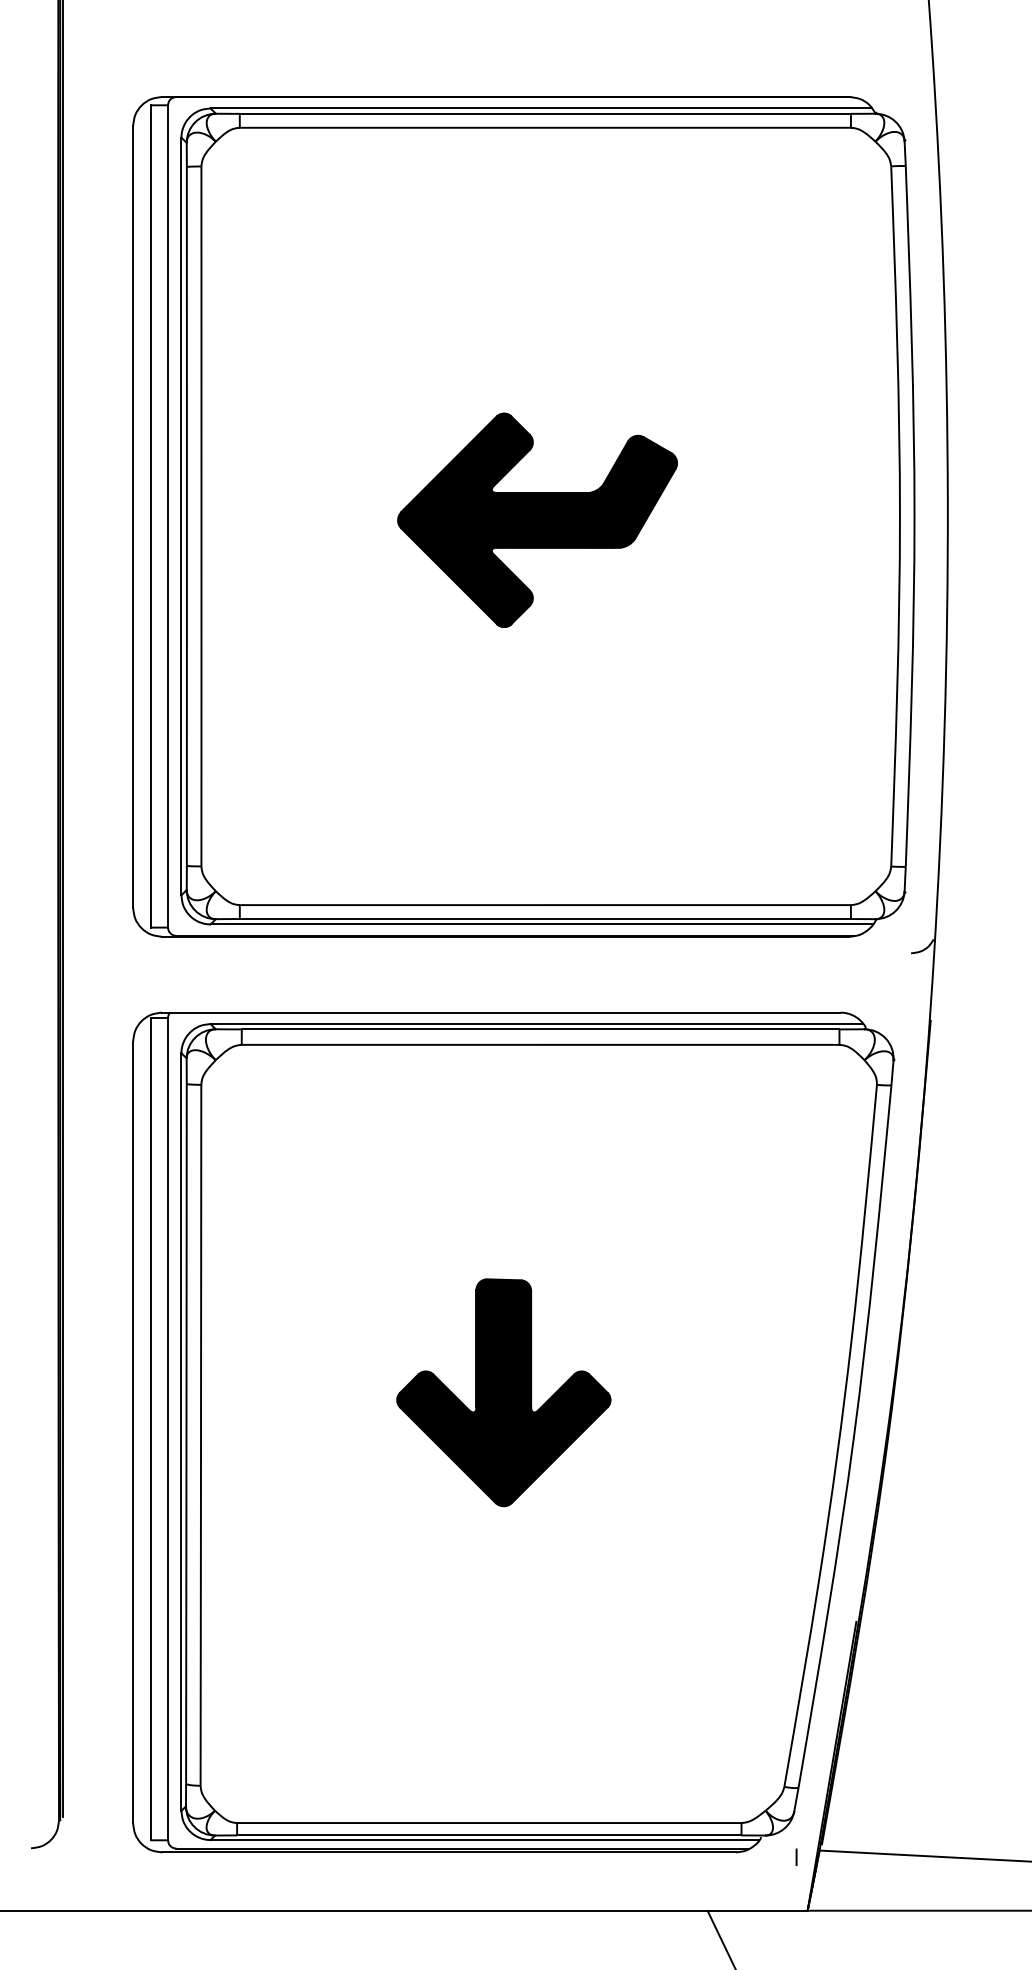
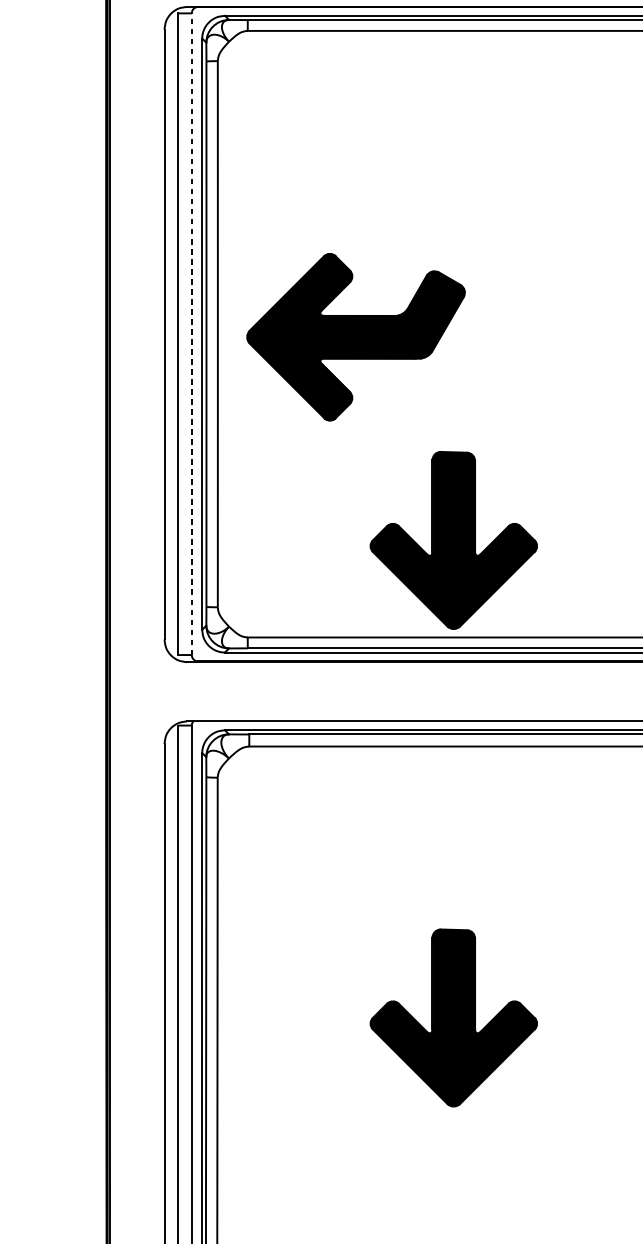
line: (168, 515) -> (192, 333), solid -> dashed
part: (537, 519) -> (355, 336), moved
part: (503, 780) -> (453, 540), added

